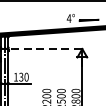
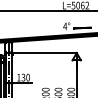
line: (47, 49) -> (46, 53), dashed -> solid

